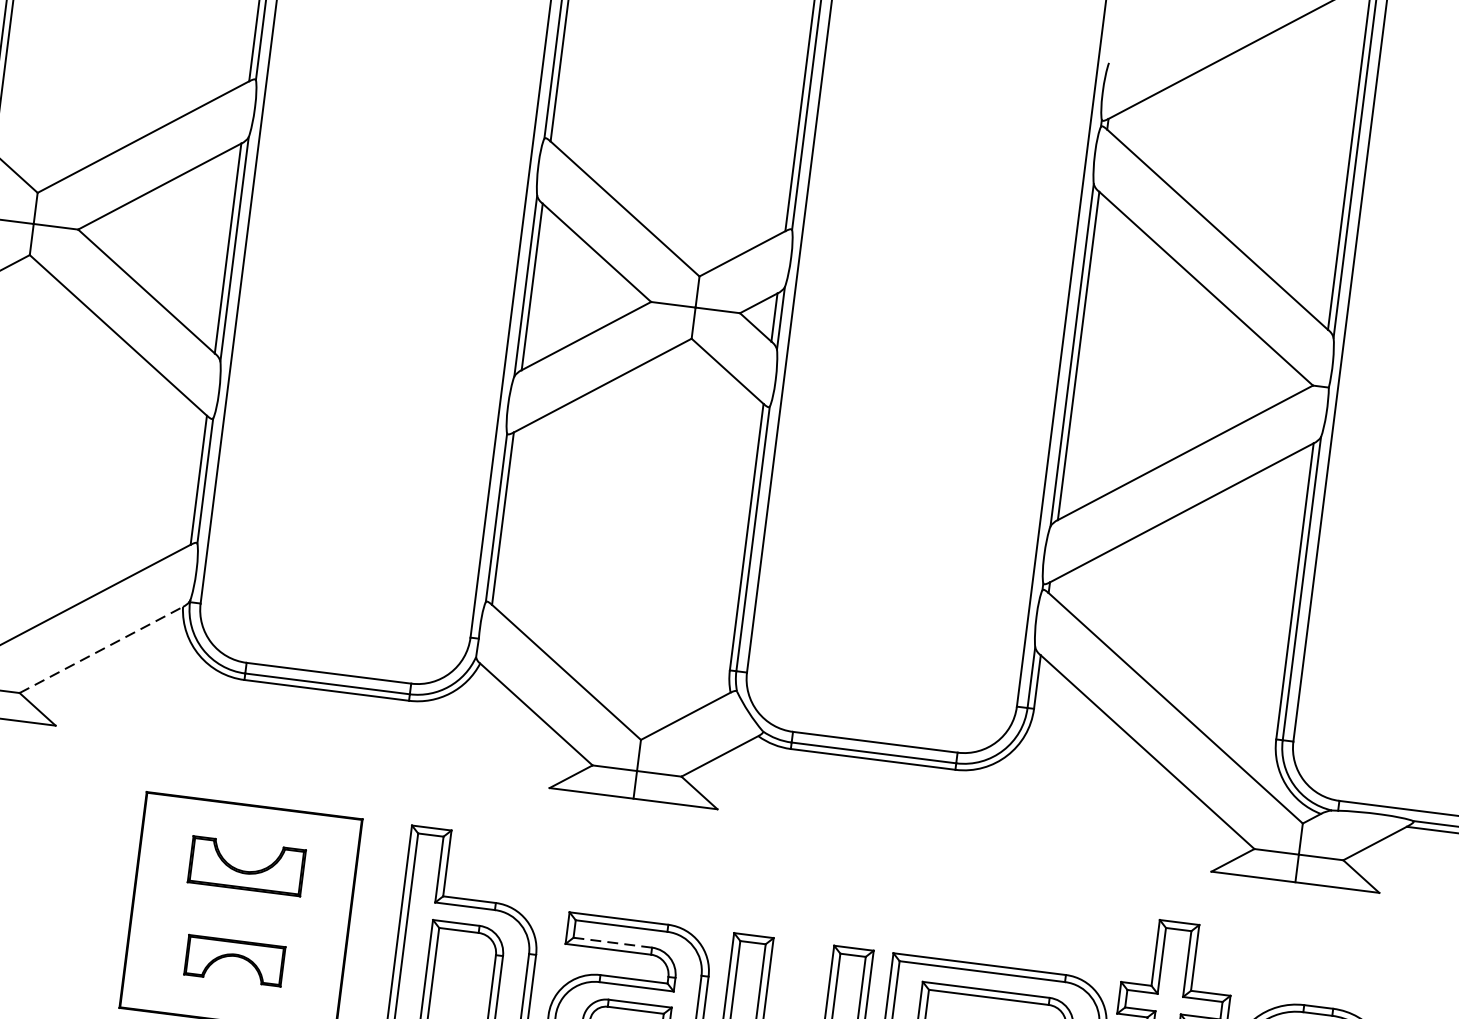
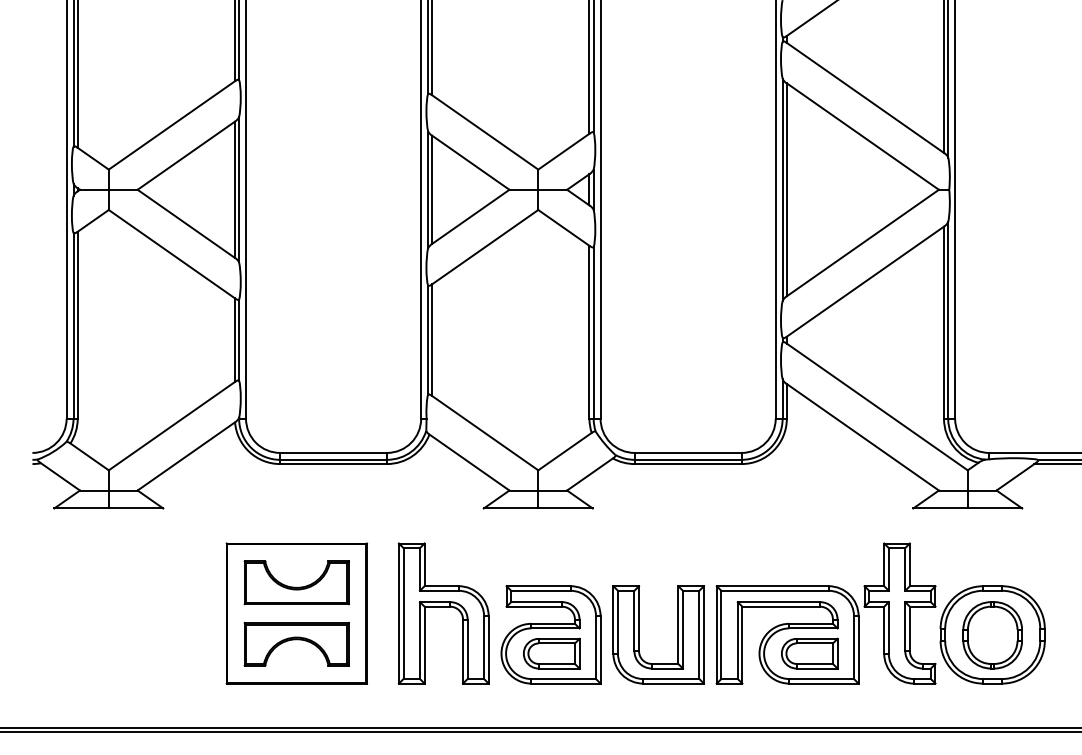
line: (101, 650) -> (186, 456), dashed -> solid
part: (246, 865) -> (296, 582), size x1.43
line: (612, 943) -> (536, 602), dashed -> solid
part: (234, 959) -> (296, 643), size x1.67

